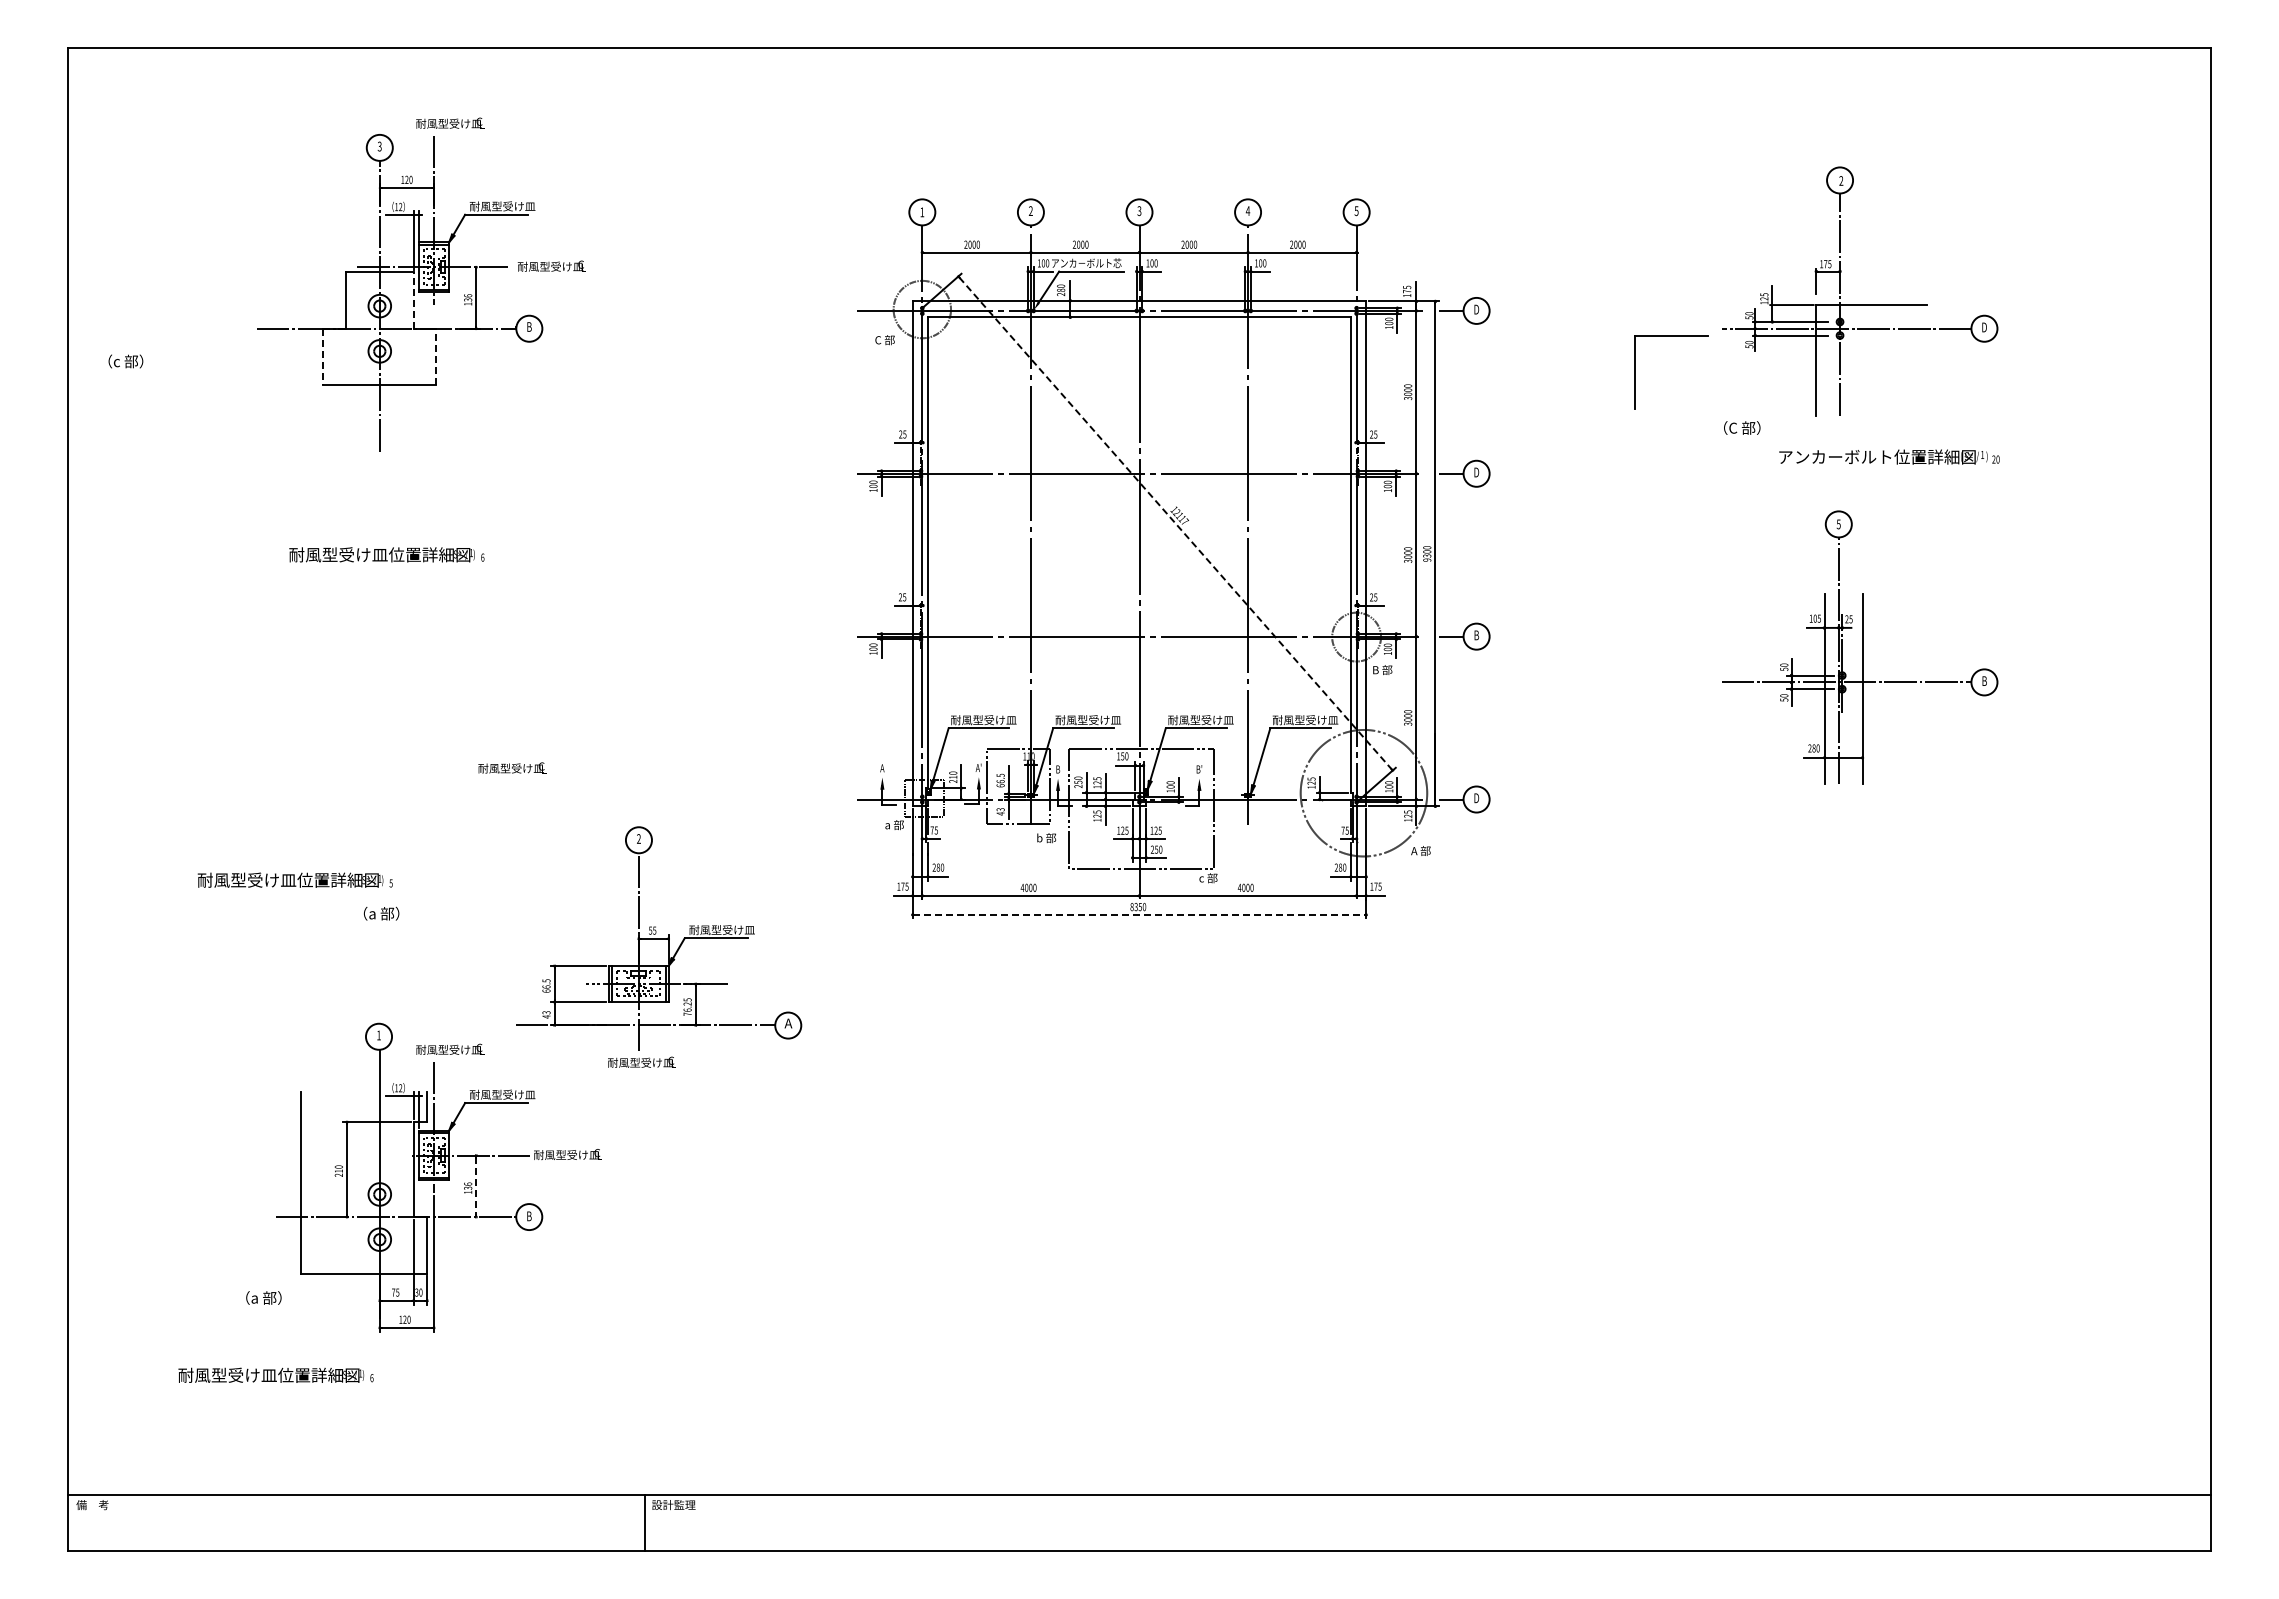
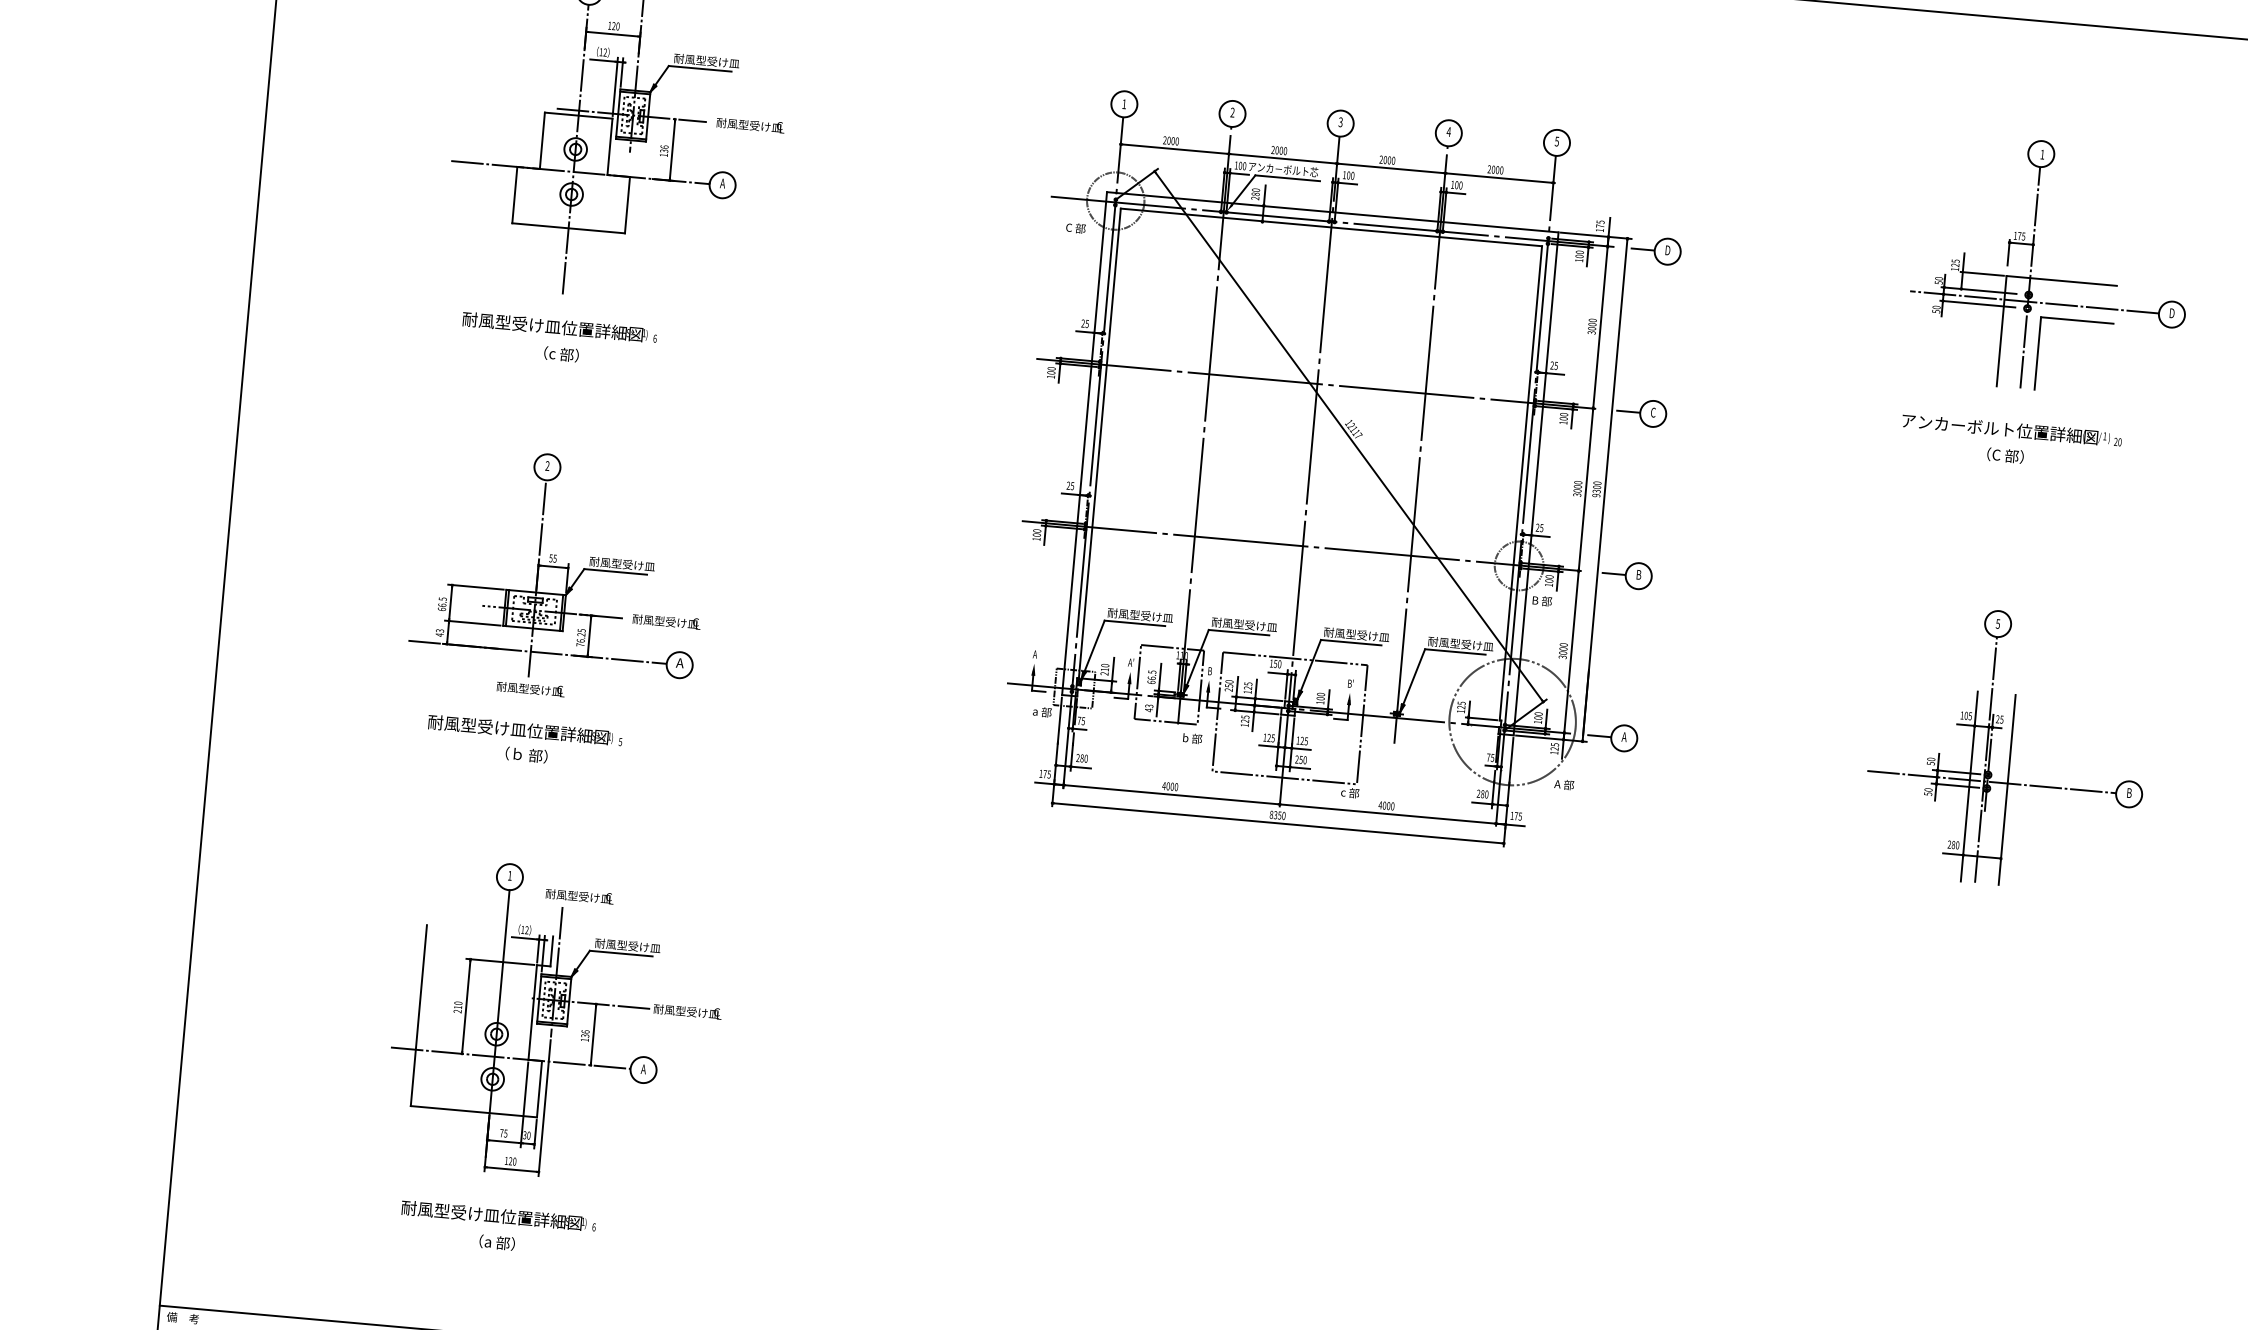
text: (1841, 180) -> (2042, 154), 2 -> 1
line: (413, 299) -> (609, 145), dashed -> solid
text: (528, 326) -> (721, 182), B -> A
part: (1671, 336) -> (2077, 320), moved
line: (436, 356) -> (627, 204), dashed -> solid
line: (323, 357) -> (515, 195), dashed -> solid
text: (125, 361) -> (561, 354), moved
text: (1742, 427) -> (2005, 455), moved
text: (1889, 456) -> (2012, 429), moved
text: (1476, 472) -> (1653, 412), D -> C
line: (1175, 523) -> (1348, 436), dashed -> solid
text: (386, 554) -> (559, 327), moved
part: (1860, 647) -> (2008, 748), moved
text: (1476, 798) -> (1624, 737), D -> A
text: (294, 879) -> (524, 729), moved
text: (387, 913) -> (529, 755), （a 部） -> （ｂ 部）
line: (1139, 914) -> (1278, 822), dashed -> solid
part: (659, 946) -> (558, 574), moved
line: (476, 1186) -> (593, 1034), dashed -> solid
text: (528, 1216) -> (642, 1069), B -> A
text: (263, 1297) -> (496, 1242), moved
text: (275, 1374) -> (498, 1215), moved

